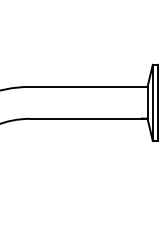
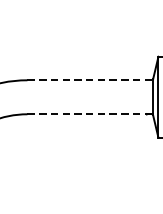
line: (89, 86) -> (91, 79), solid -> dashed
line: (85, 118) -> (86, 113), solid -> dashed

